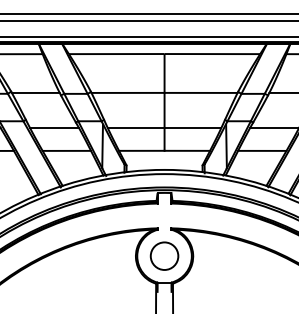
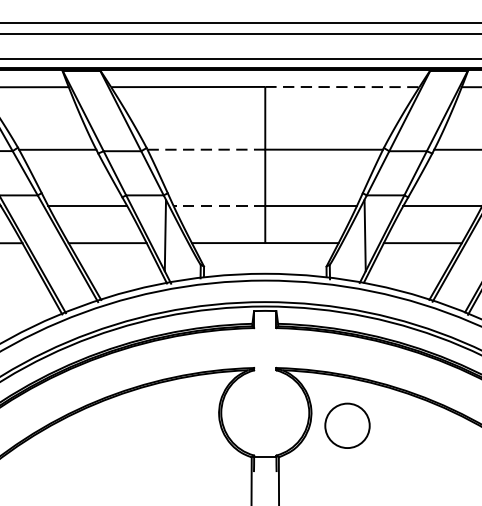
line: (213, 54) -> (344, 87), solid -> dashed
line: (128, 92) -> (207, 149), solid -> dashed
line: (135, 127) -> (218, 205), solid -> dashed
circle: (164, 255) -> (347, 424), moved

